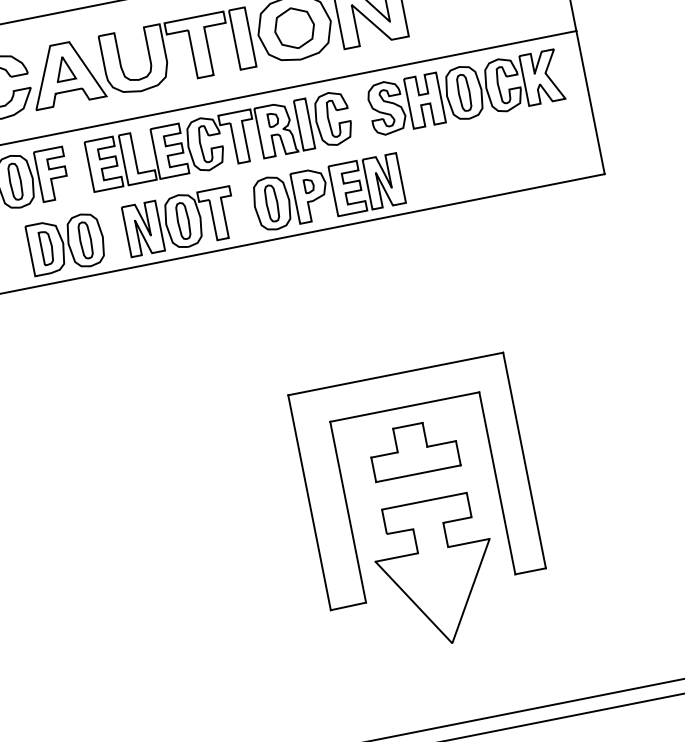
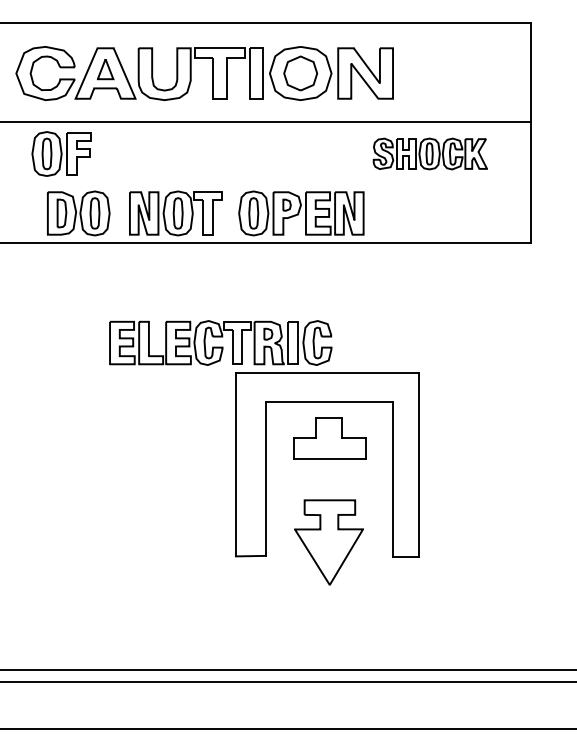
part: (465, 92) -> (430, 153), size x0.7
part: (219, 140) -> (220, 342), moved
part: (436, 572) -> (328, 542), size x0.7

